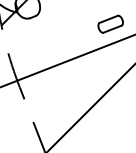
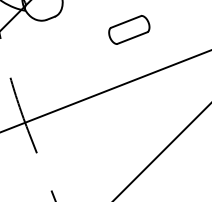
part: (110, 23) -> (128, 28), moved

